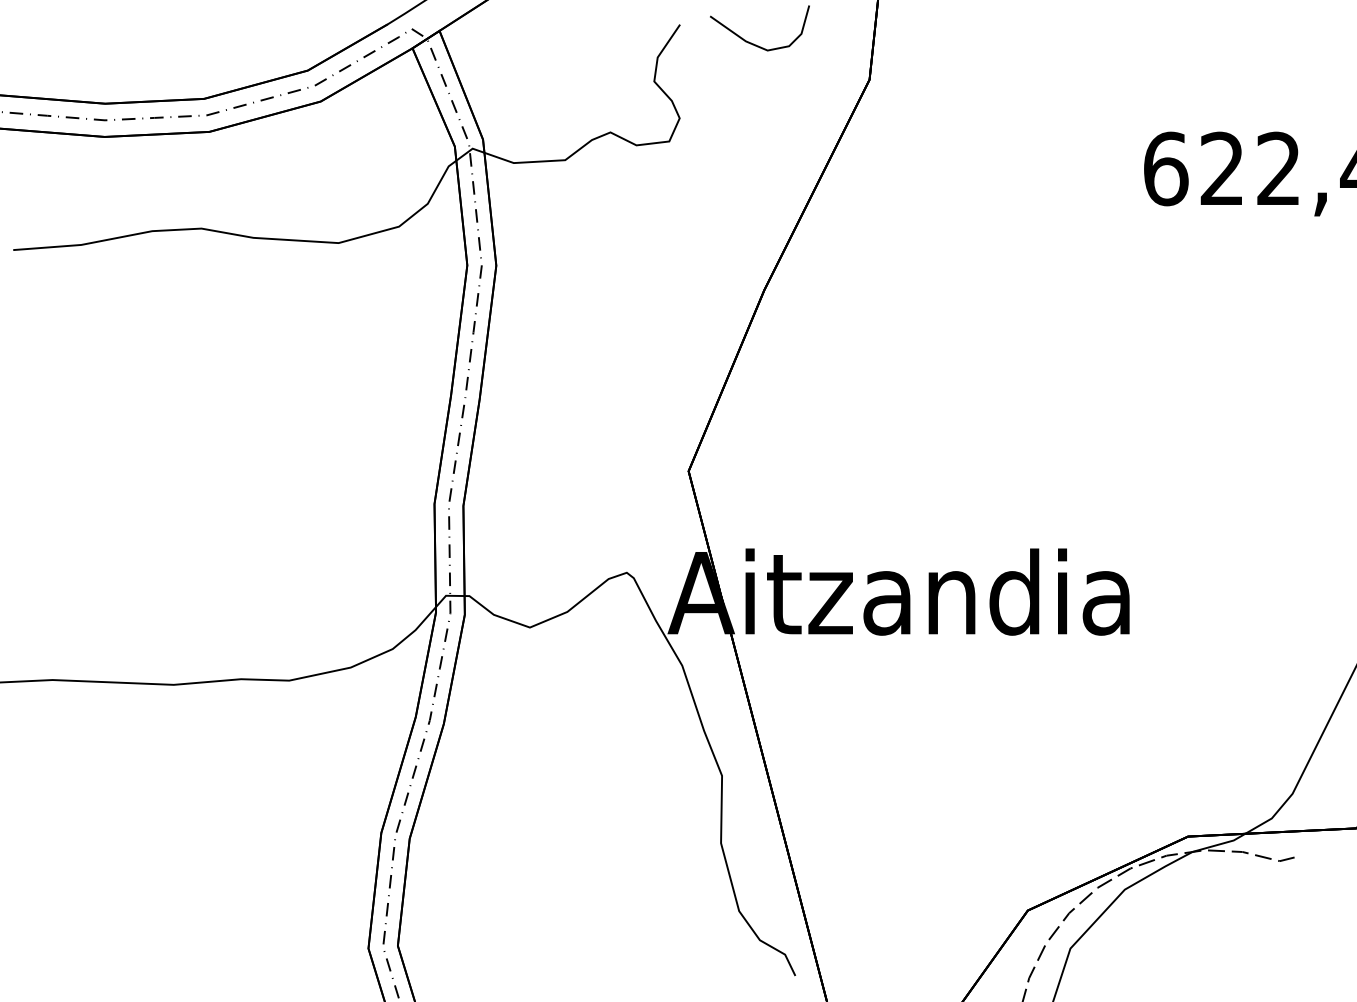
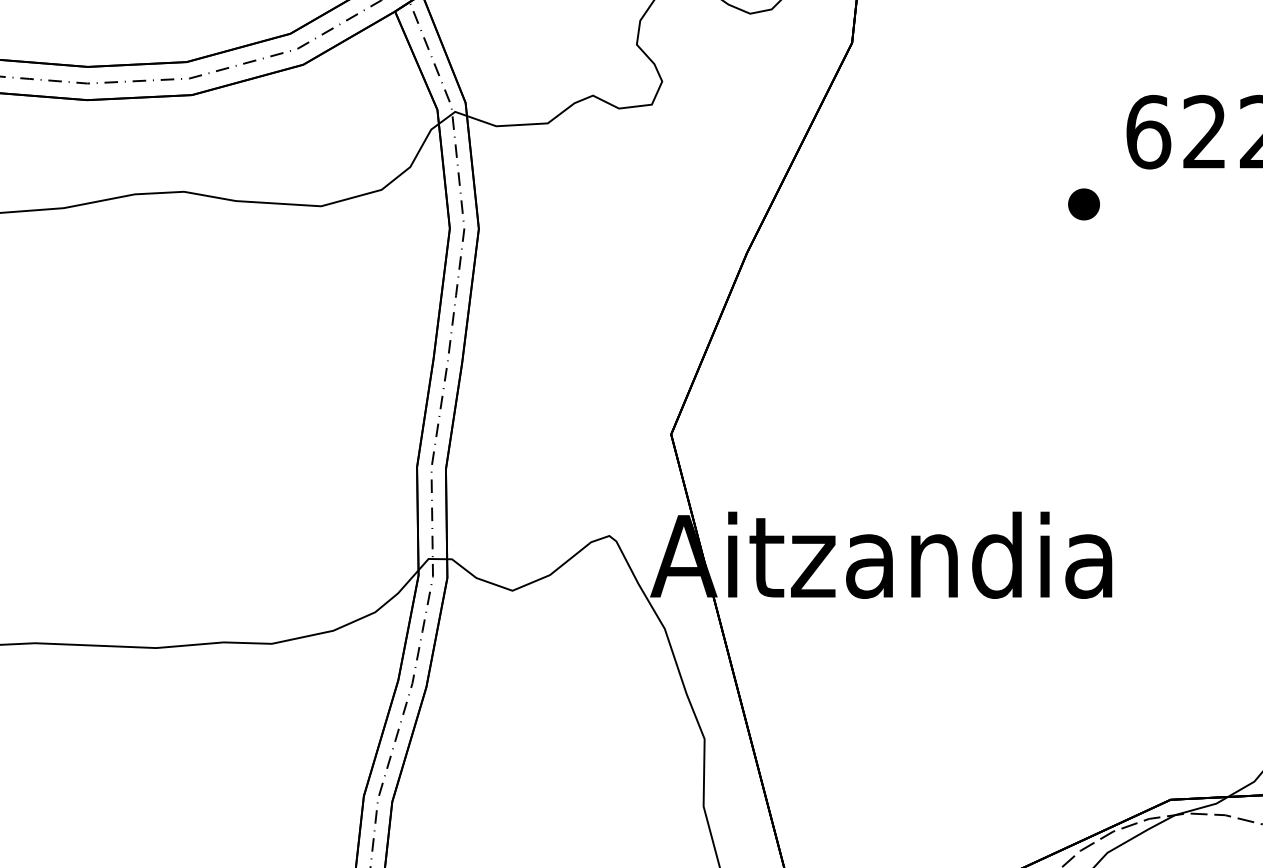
part: (1101, 241) -> (1084, 204), added

